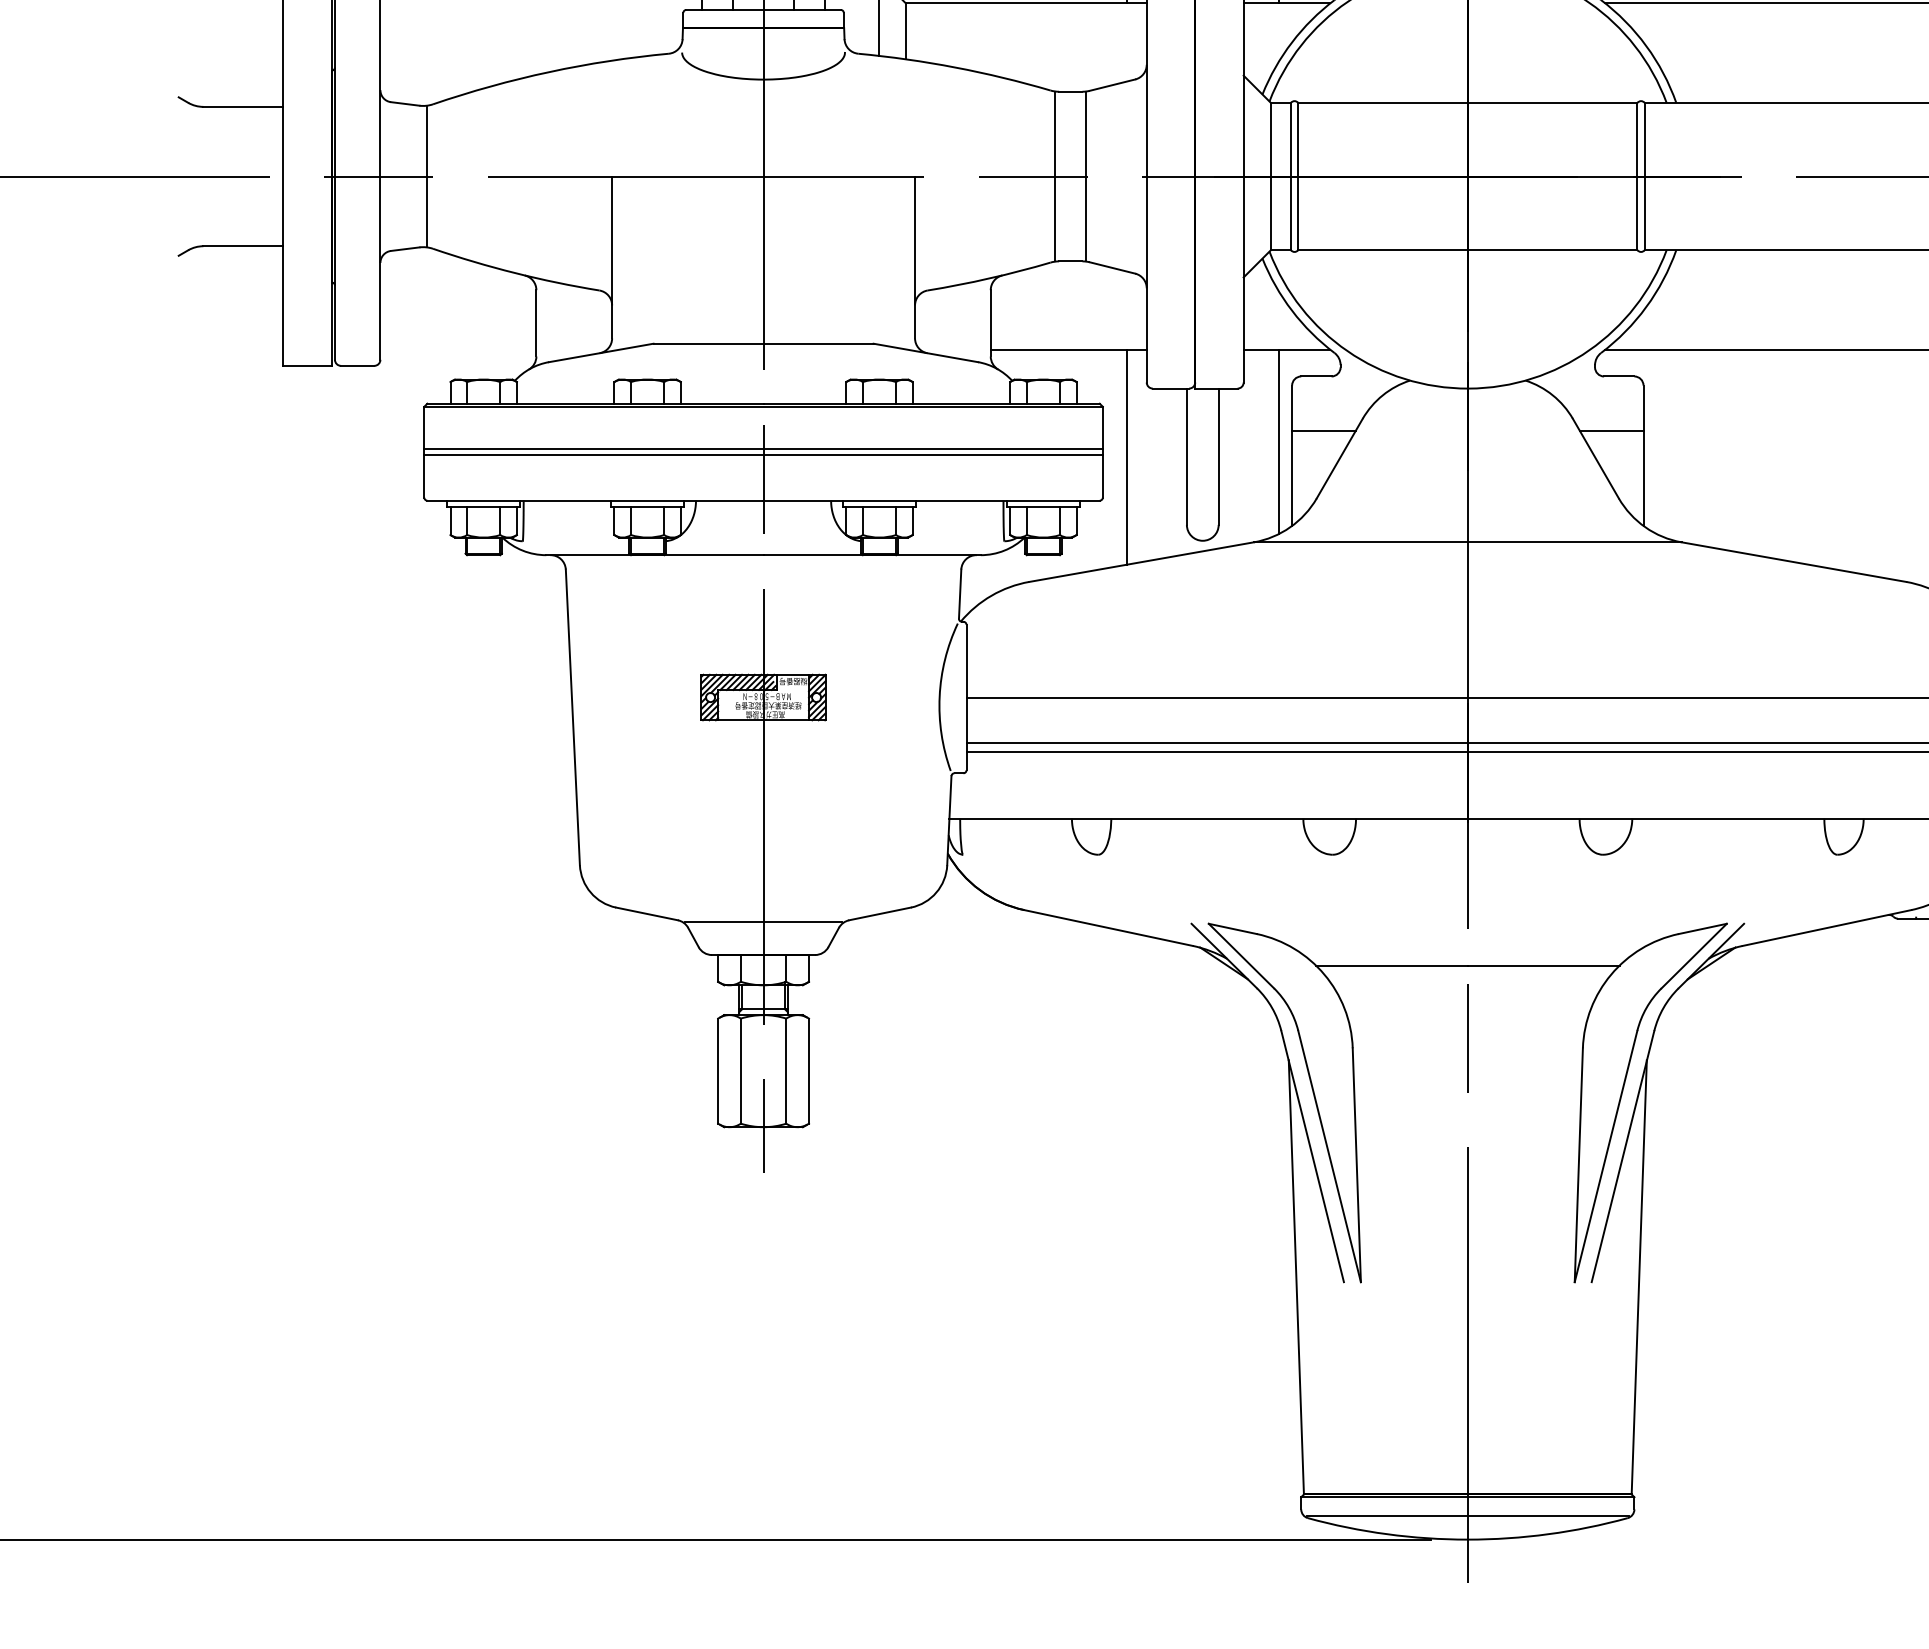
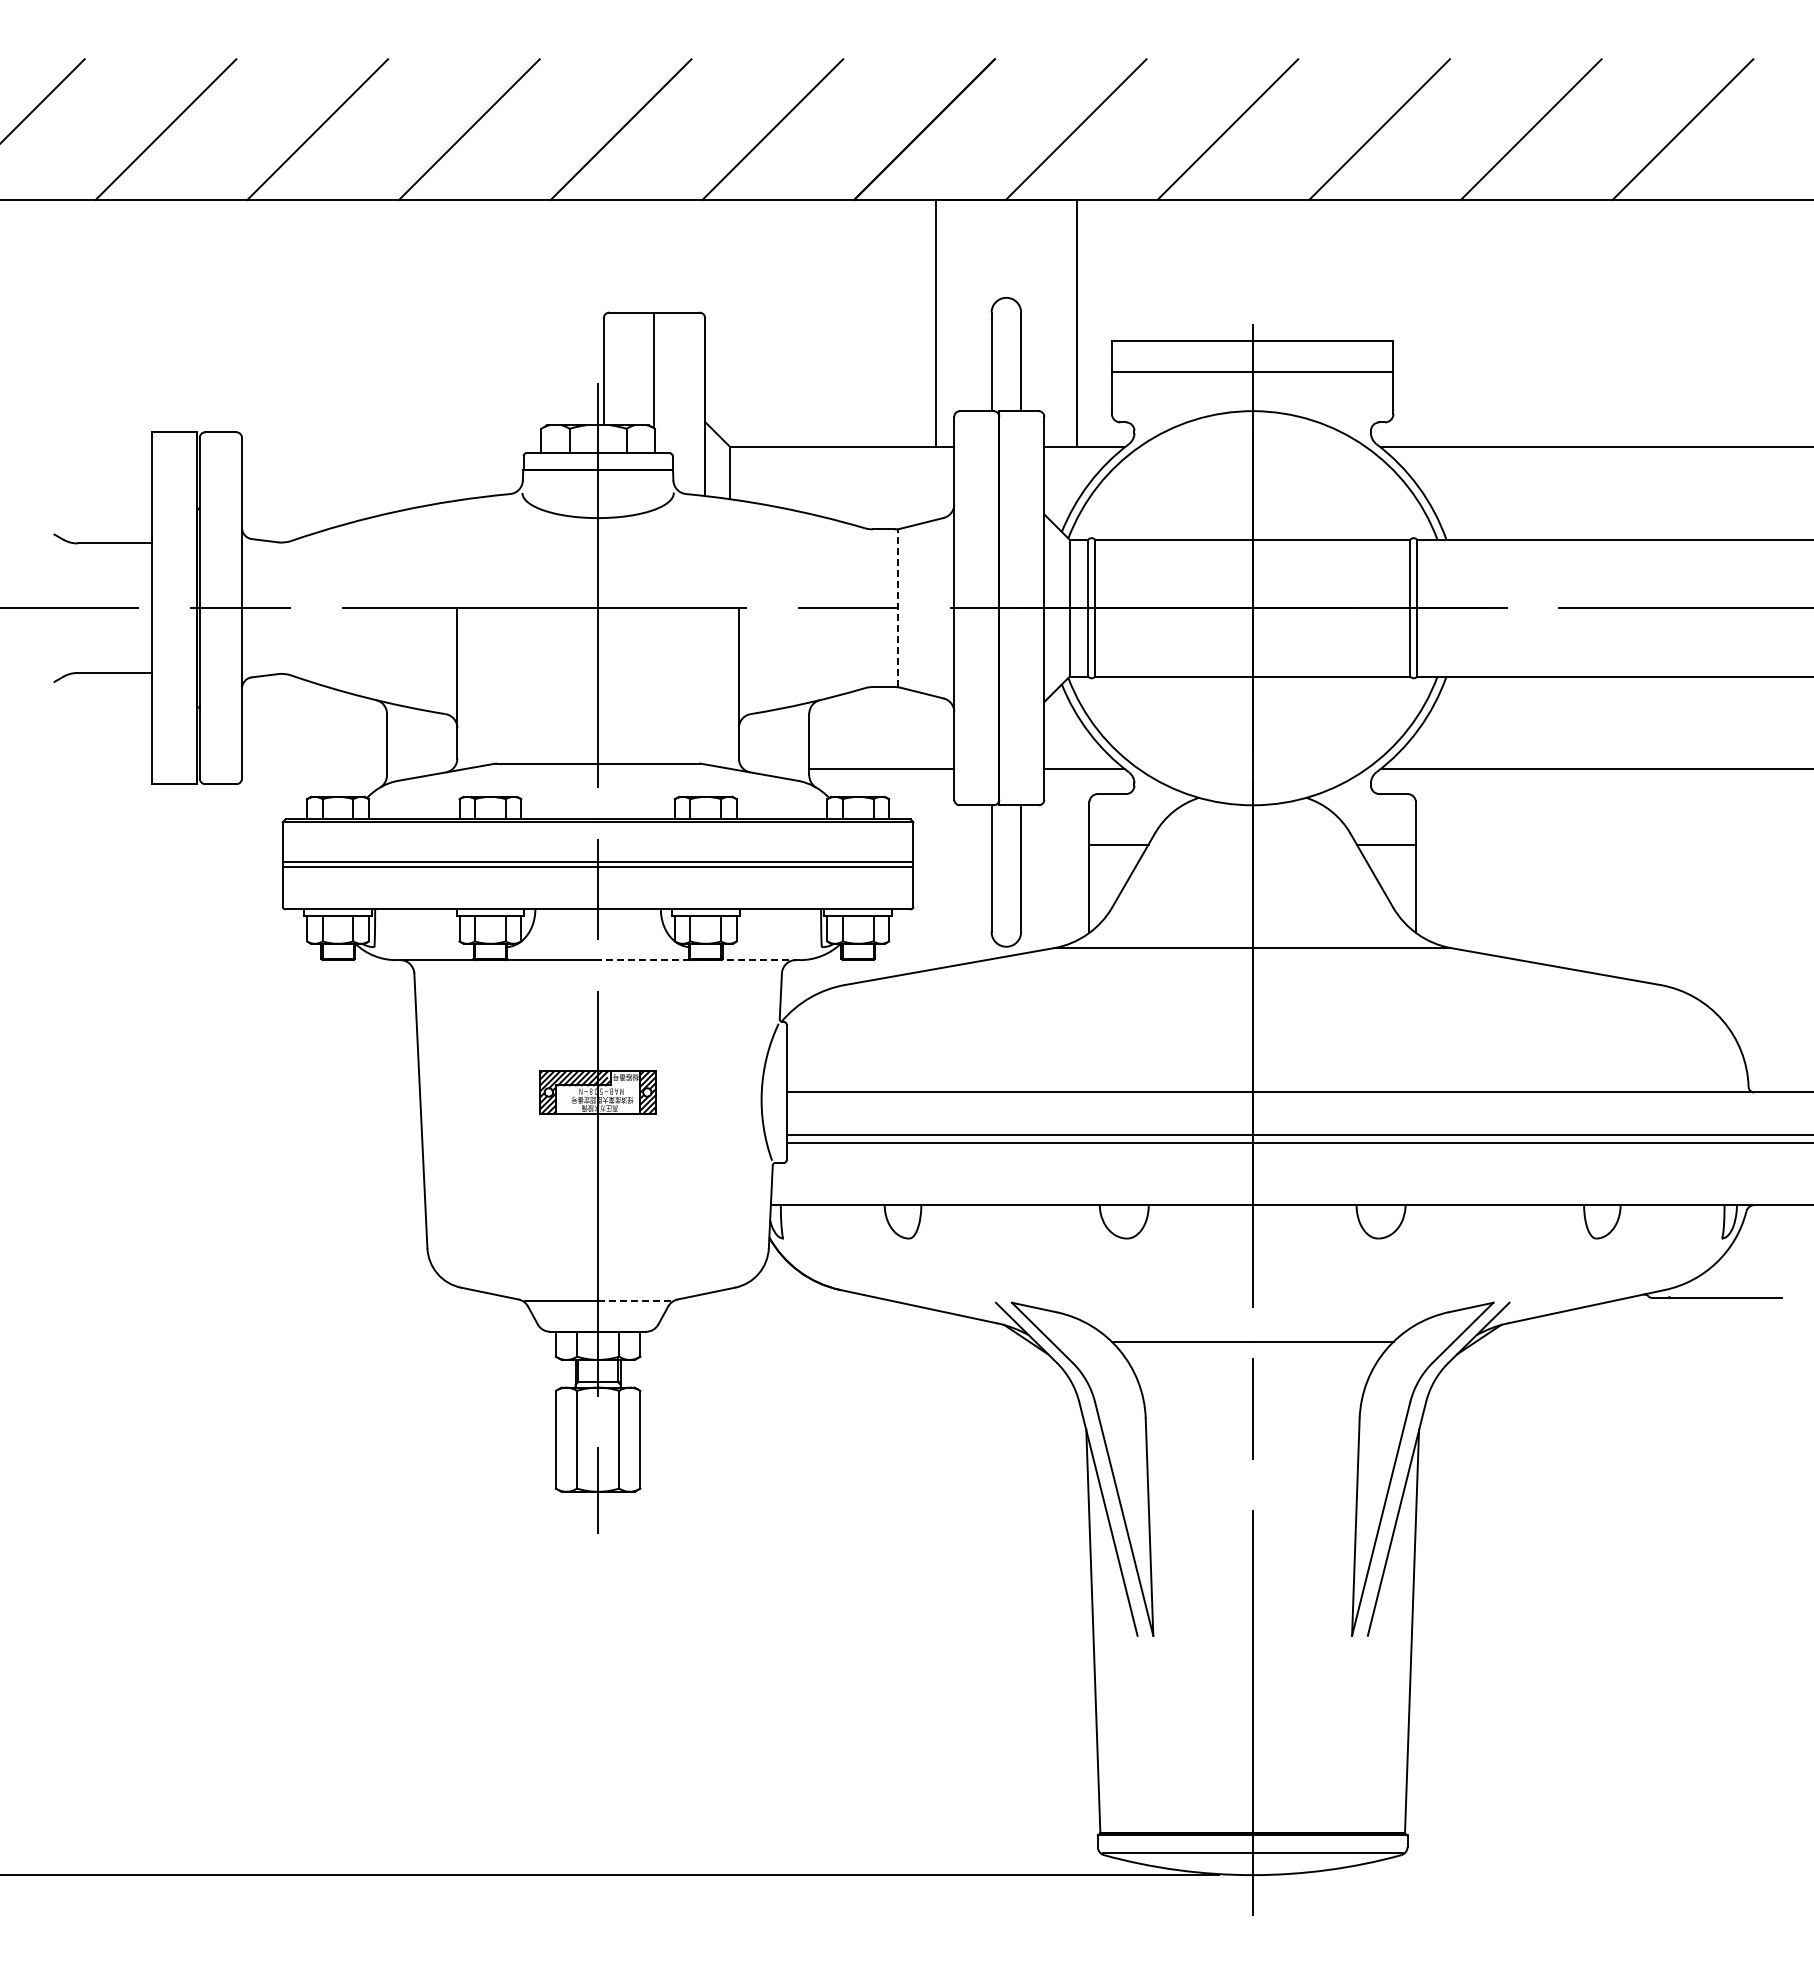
line: (426, 176) -> (284, 608), removed
line: (1054, 176) -> (868, 608), removed
line: (1085, 176) -> (897, 608), solid -> dashed
line: (1278, 441) -> (1076, 854), removed
line: (1126, 456) -> (935, 868), removed
line: (872, 555) -> (699, 960), solid -> dashed
line: (802, 921) -> (634, 1300), solid -> dashed

